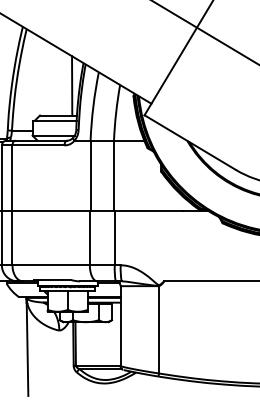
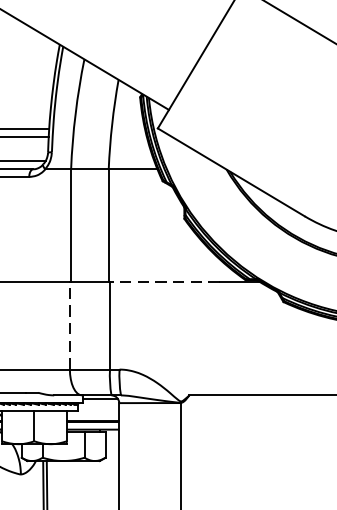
line: (72, 85) -> (42, 80), removed
line: (148, 211) -> (164, 283), solid -> dashed
line: (89, 237) -> (69, 324), solid -> dashed

